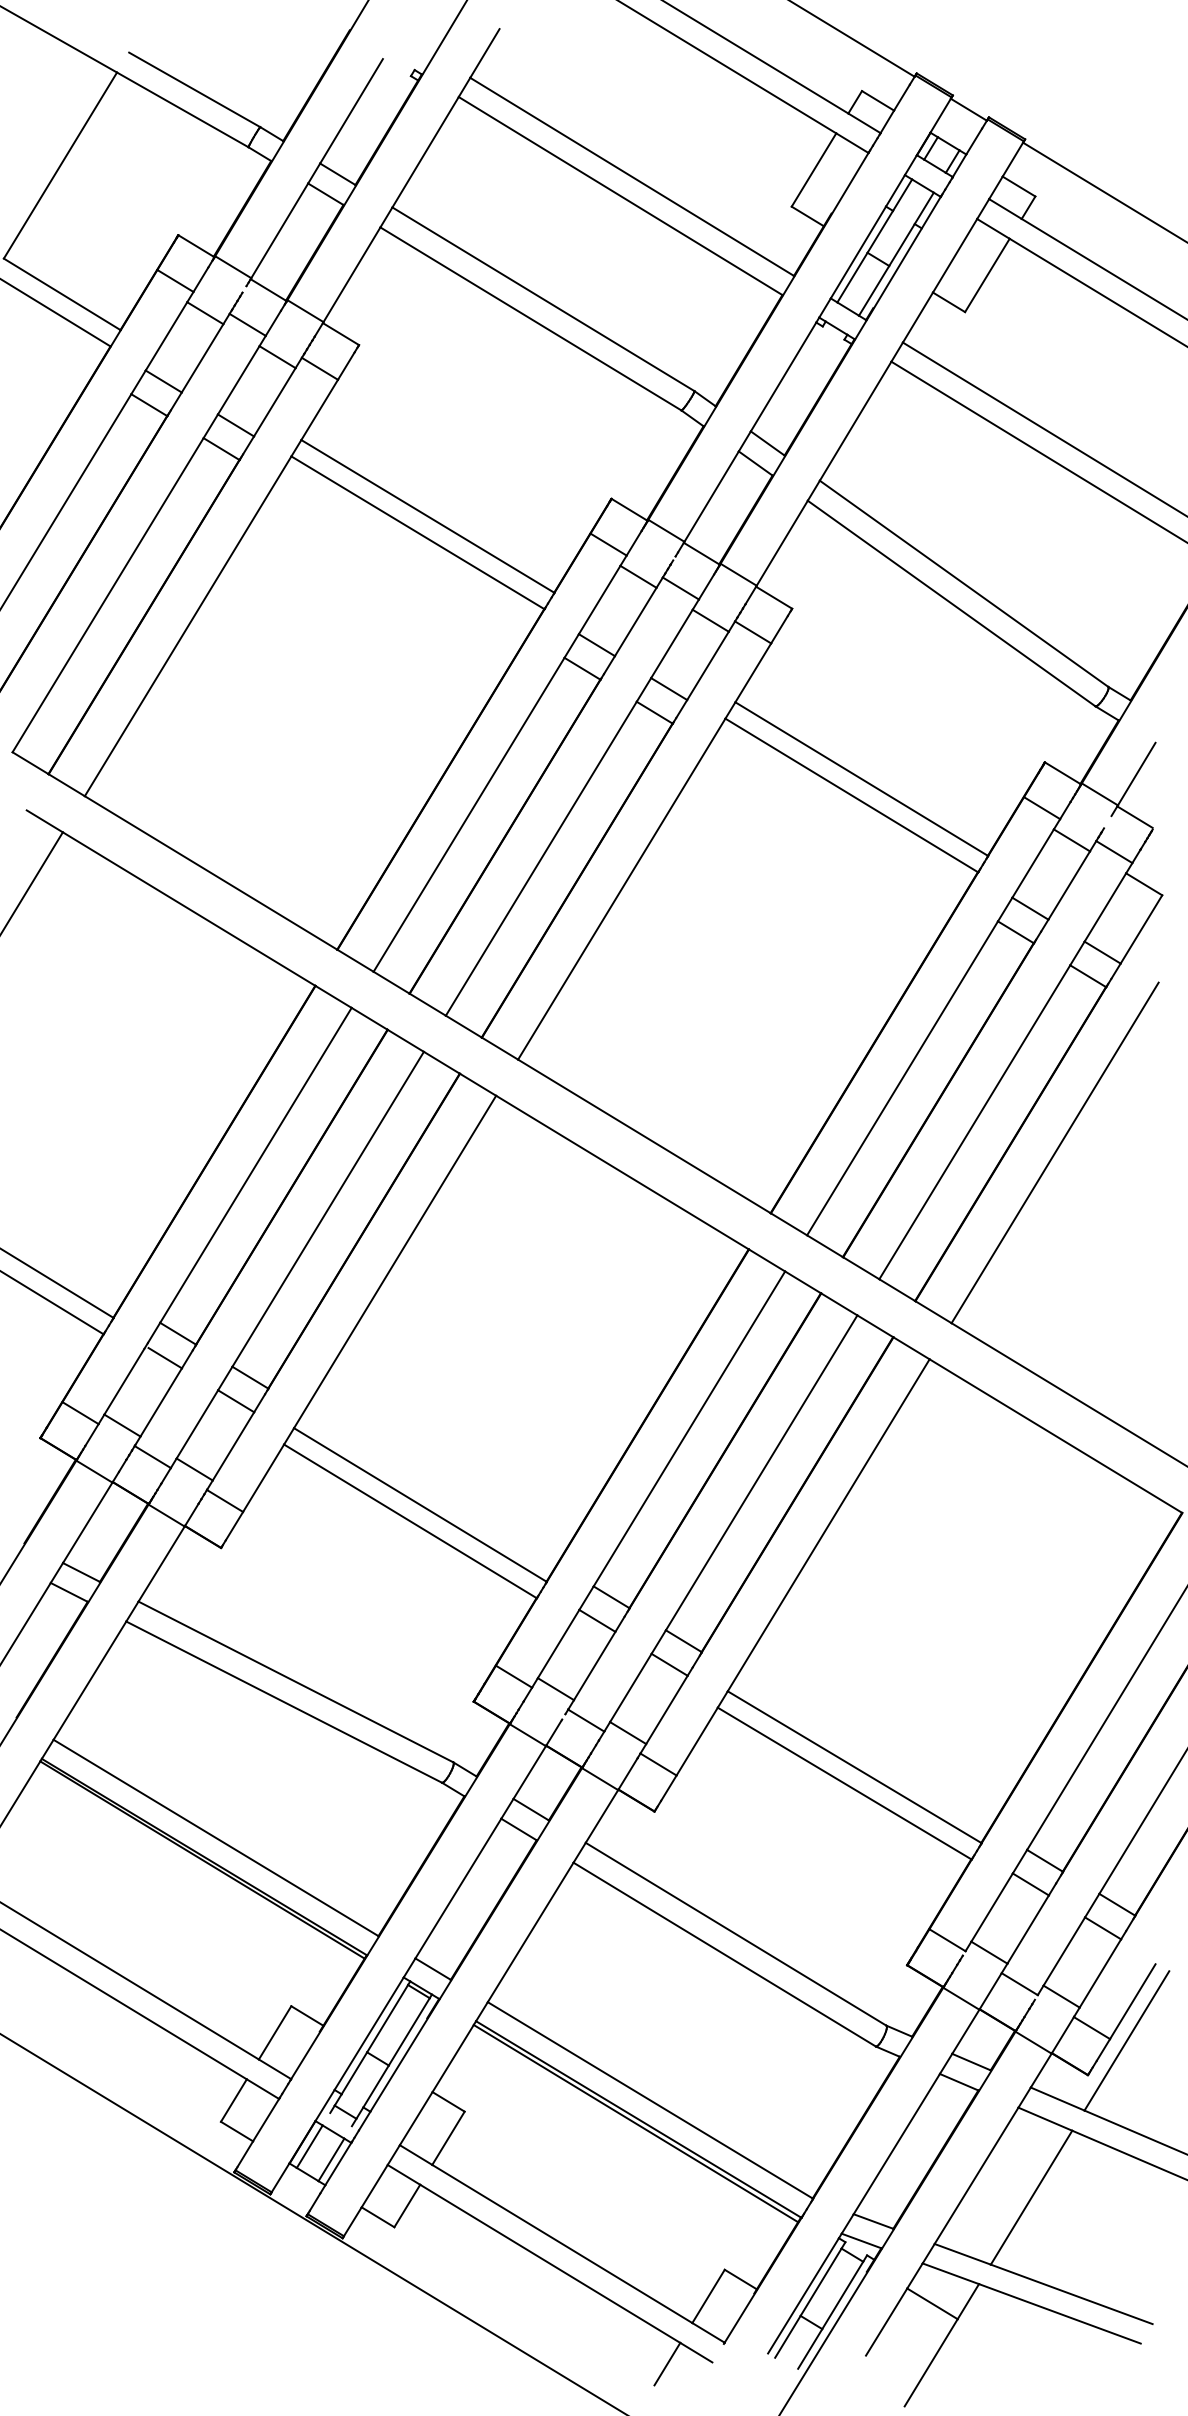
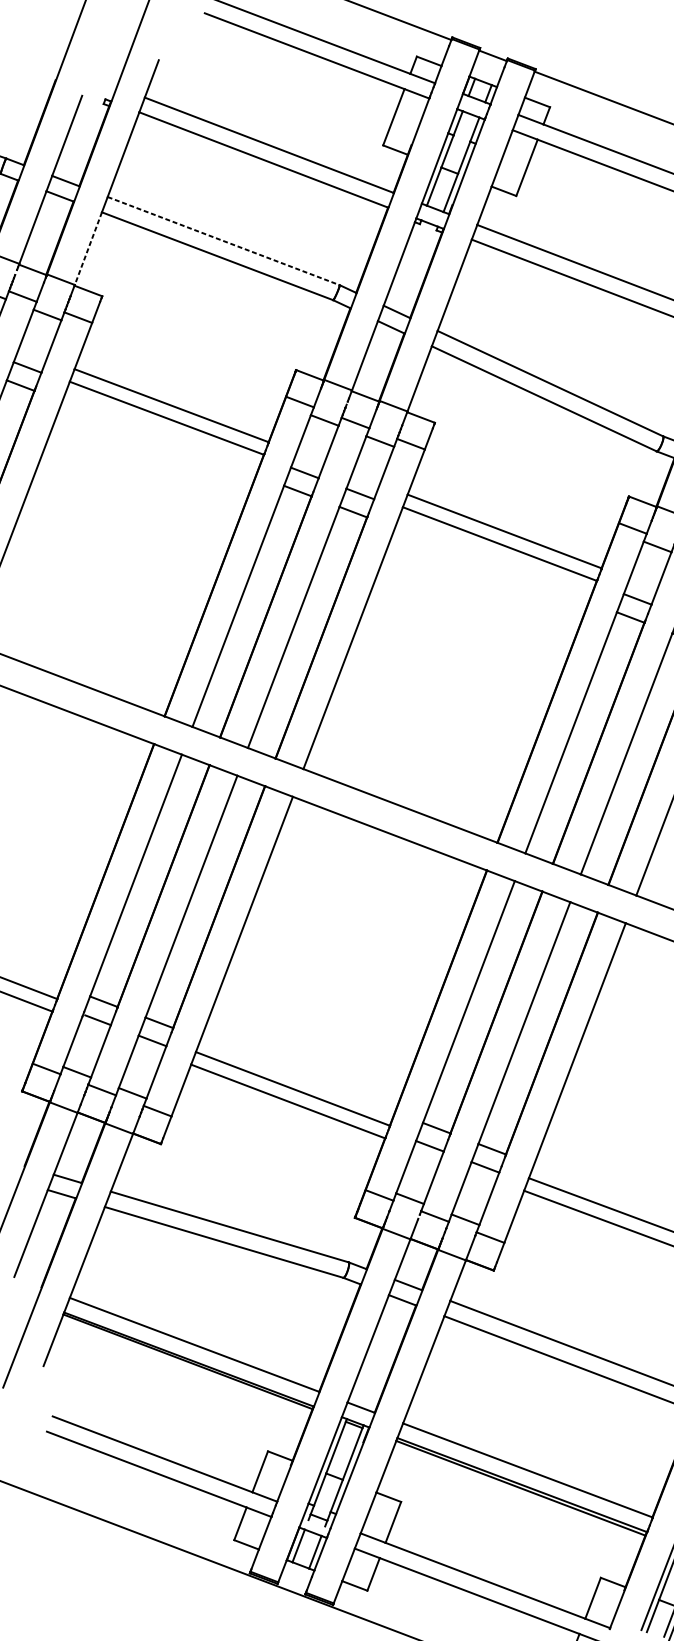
line: (351, 275) -> (88, 249), solid -> dashed
line: (543, 299) -> (223, 241), solid -> dashed

